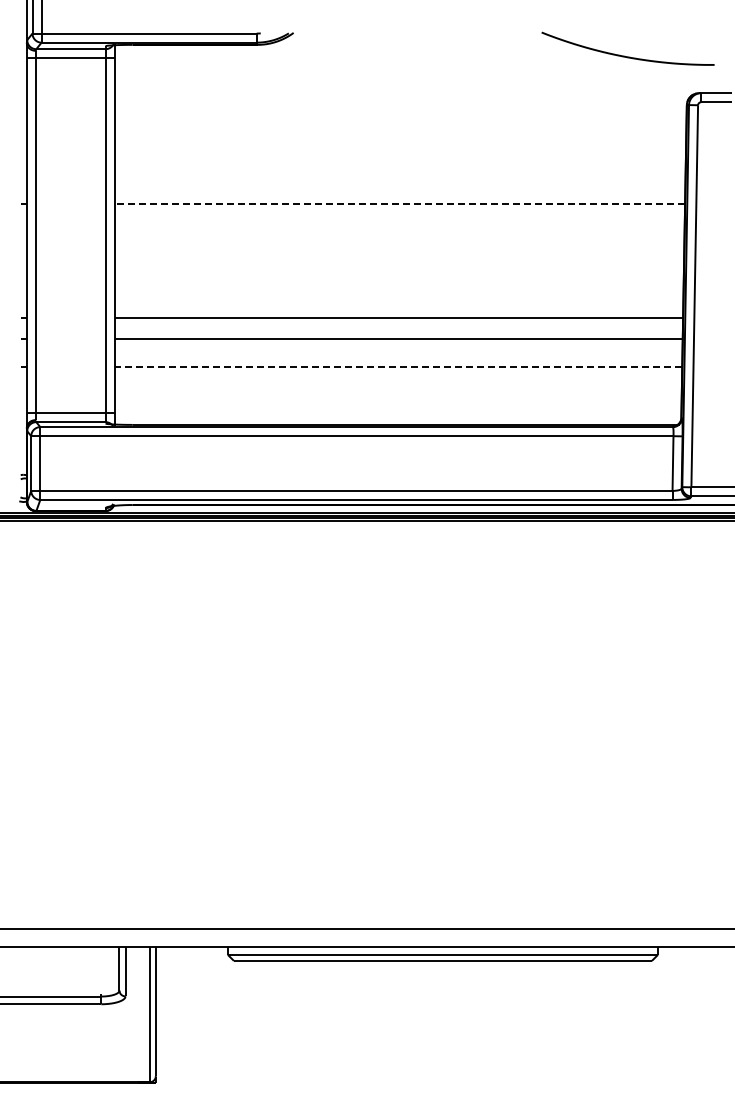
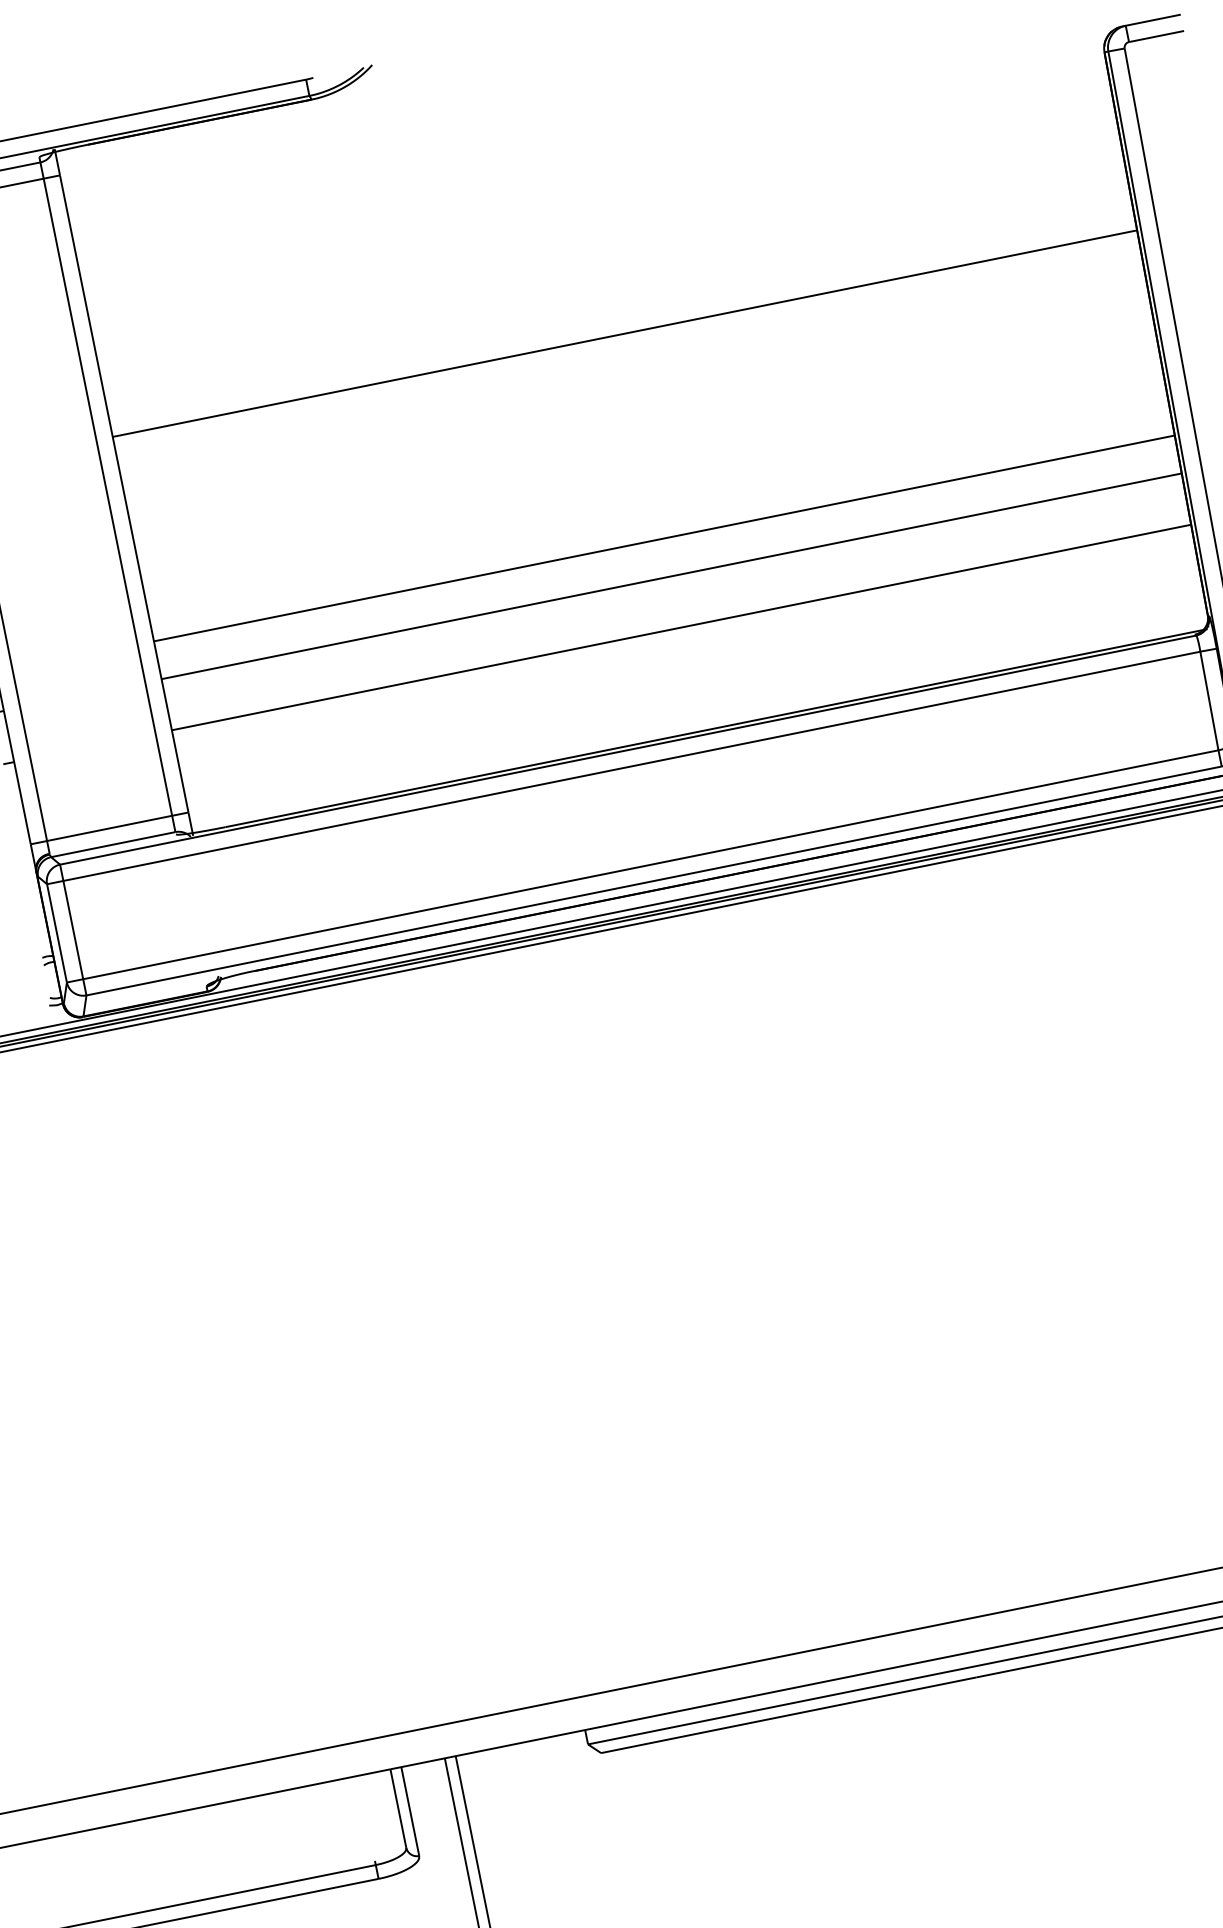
line: (399, 203) -> (624, 333), dashed -> solid
line: (398, 367) -> (681, 627), dashed -> solid

